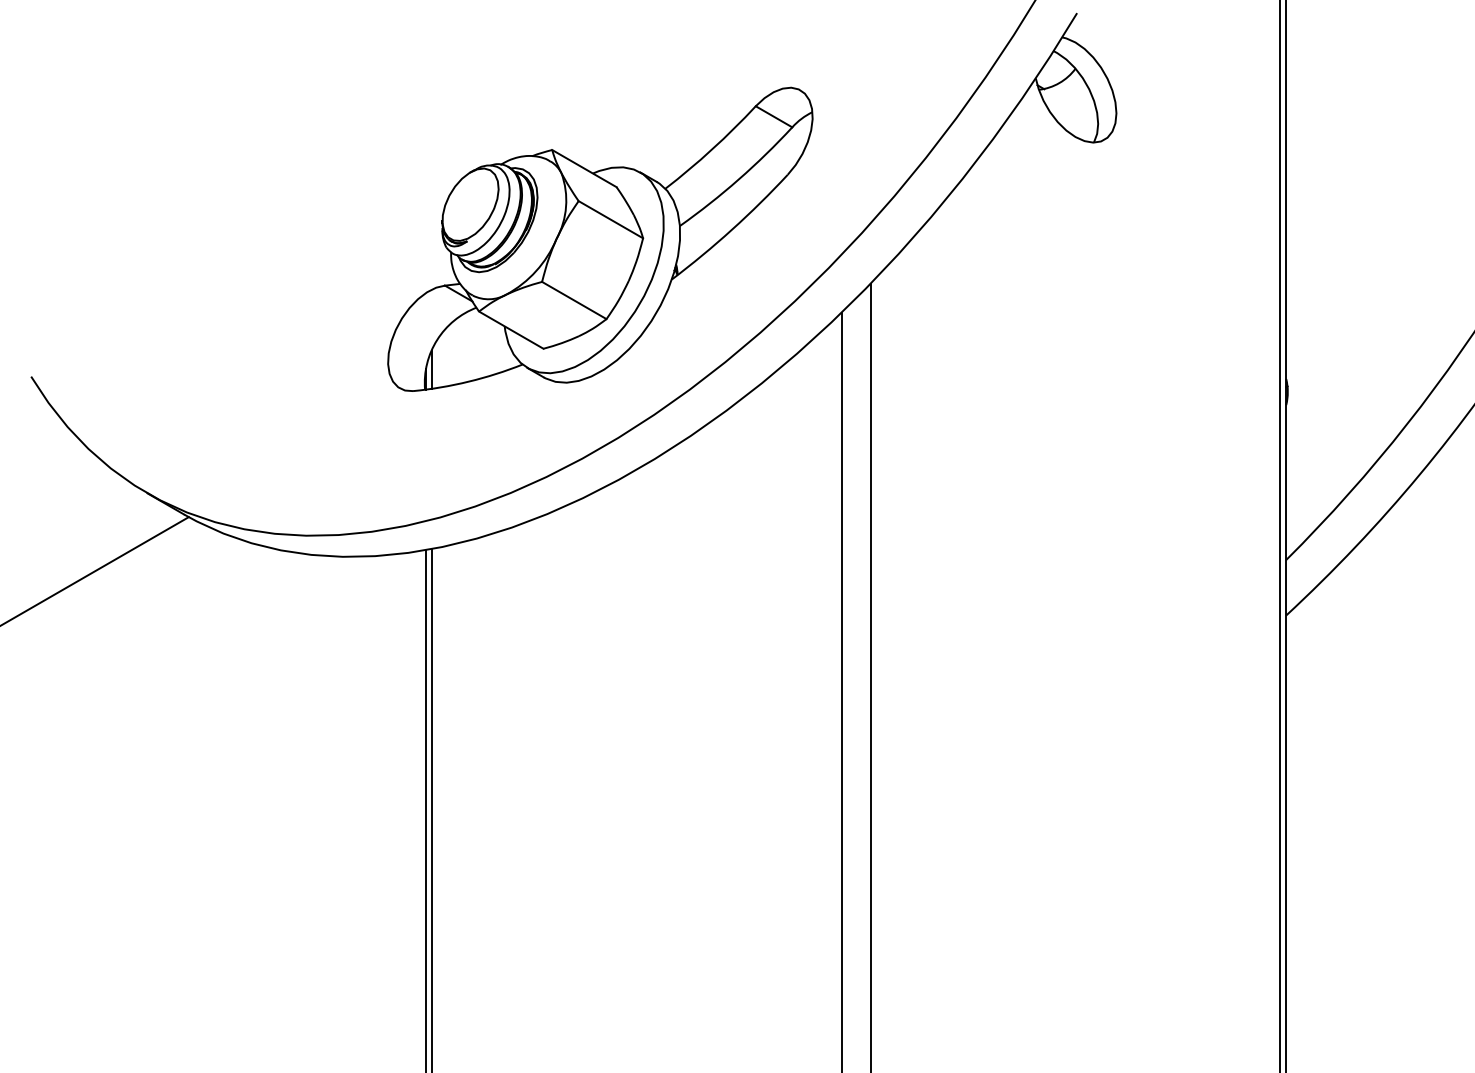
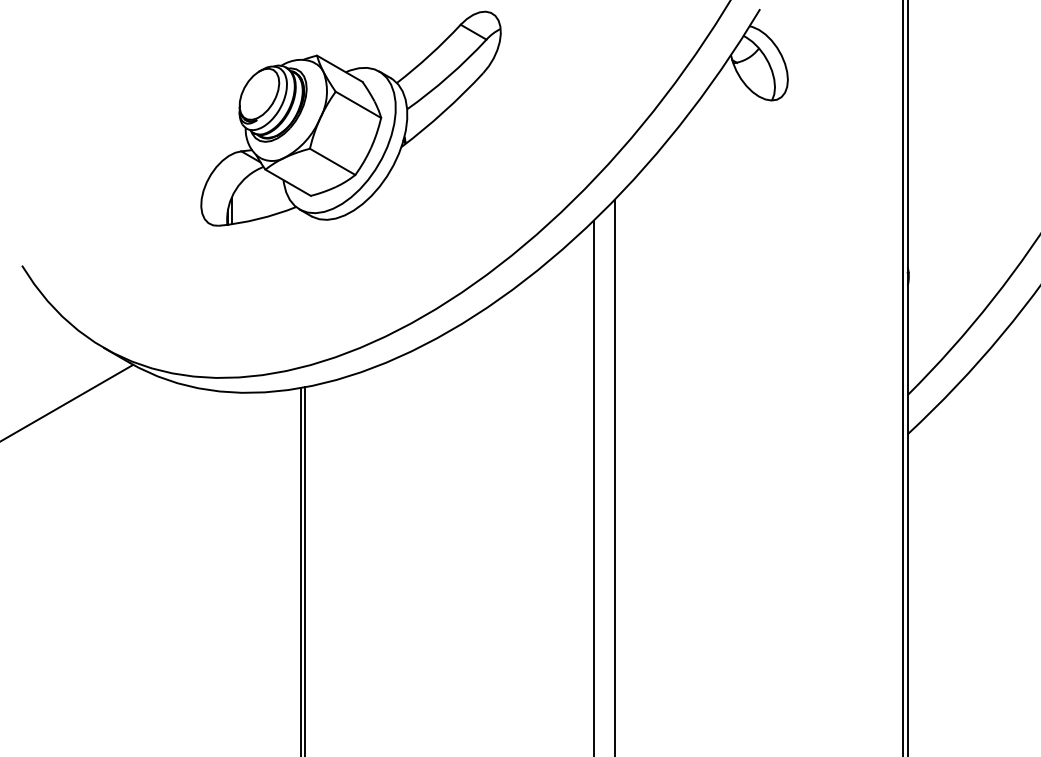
part: (600, 238) -> (351, 118), moved

